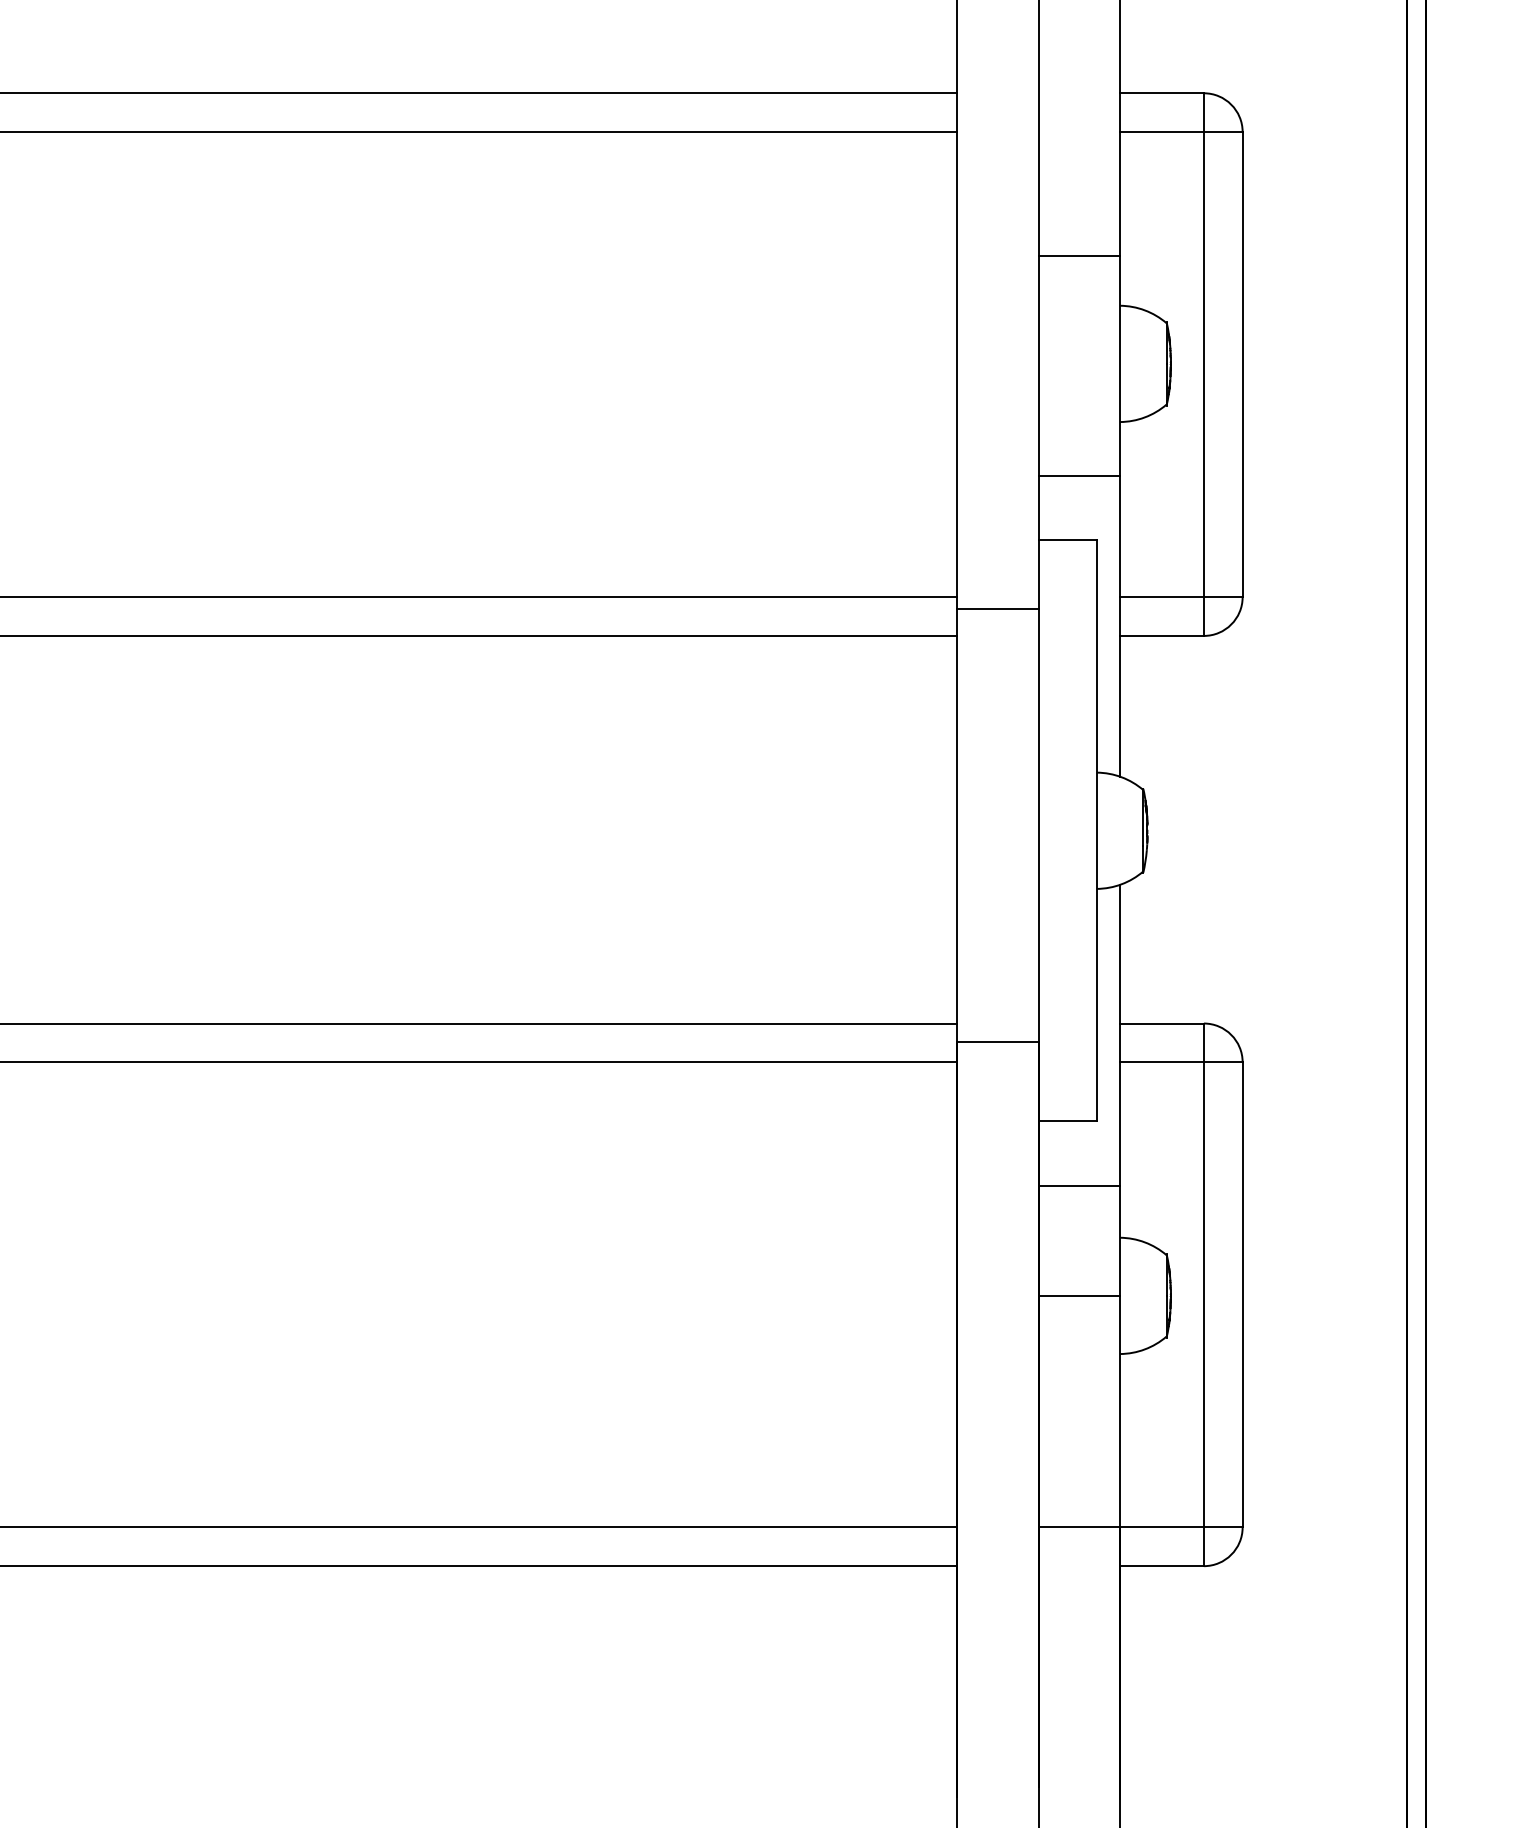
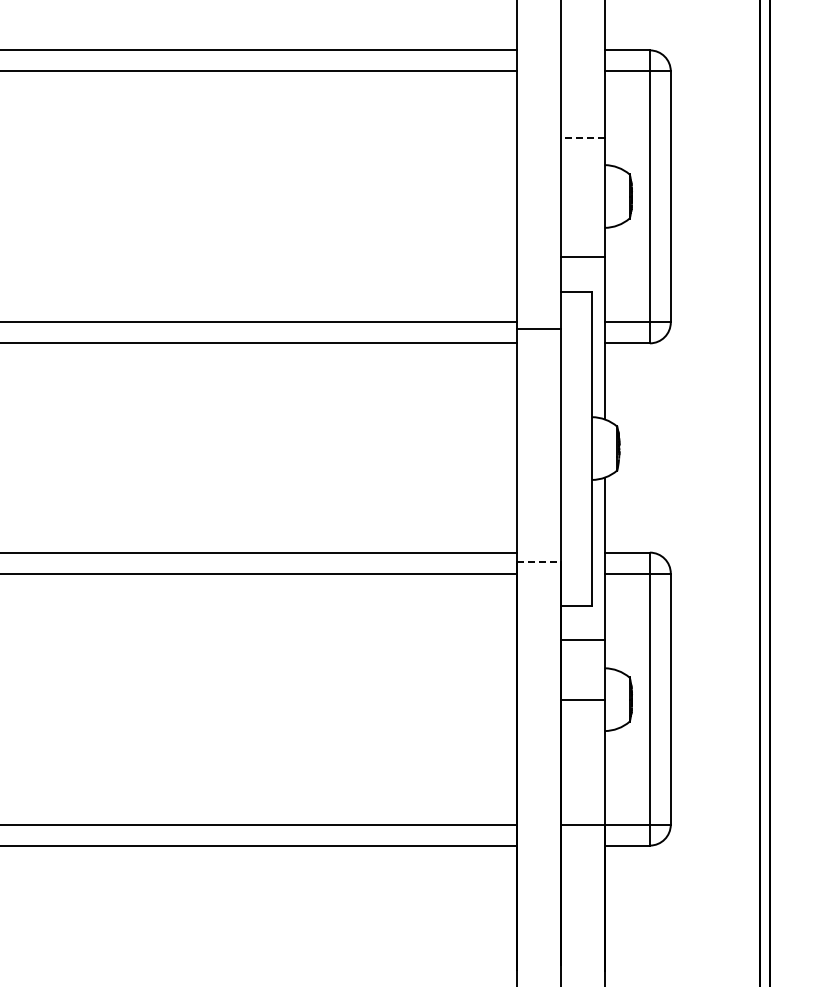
line: (1079, 256) -> (582, 138), solid -> dashed
line: (997, 1041) -> (538, 562), solid -> dashed

